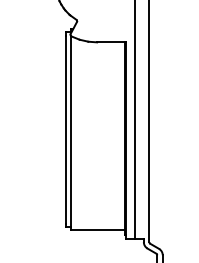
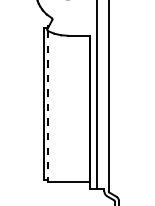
line: (72, 134) -> (48, 107), solid -> dashed

